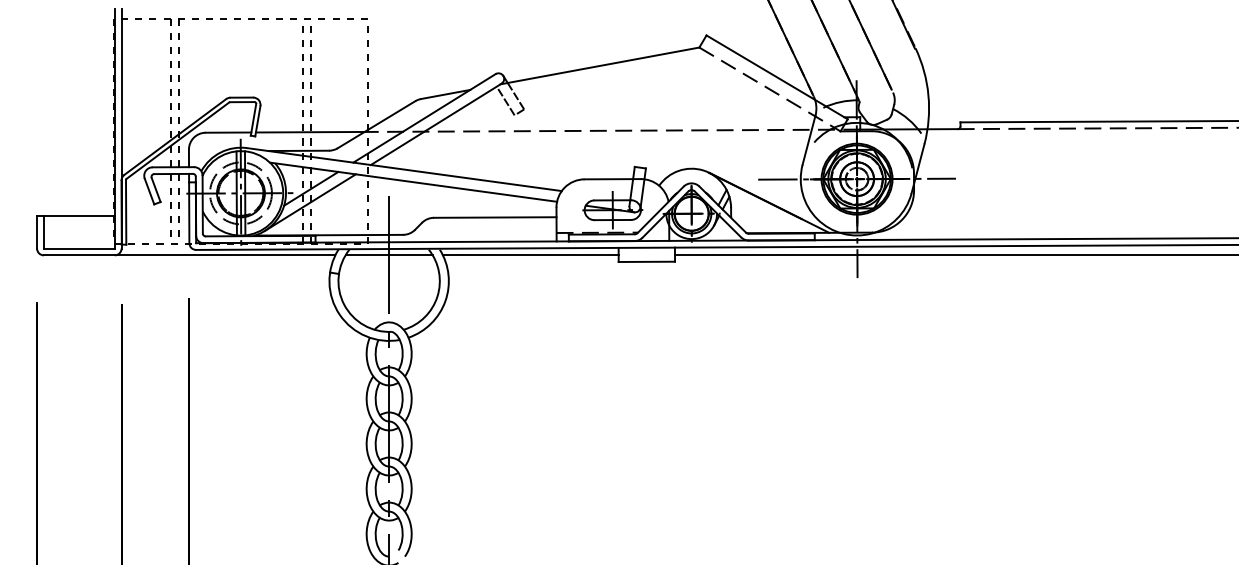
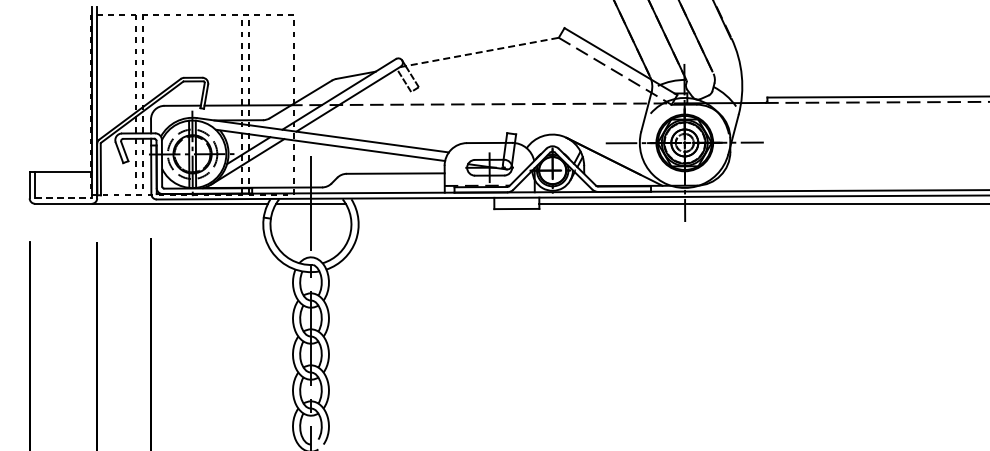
line: (600, 65) -> (479, 52), solid -> dashed
line: (79, 248) -> (63, 198), solid -> dashed
line: (530, 254) -> (423, 203), removed

